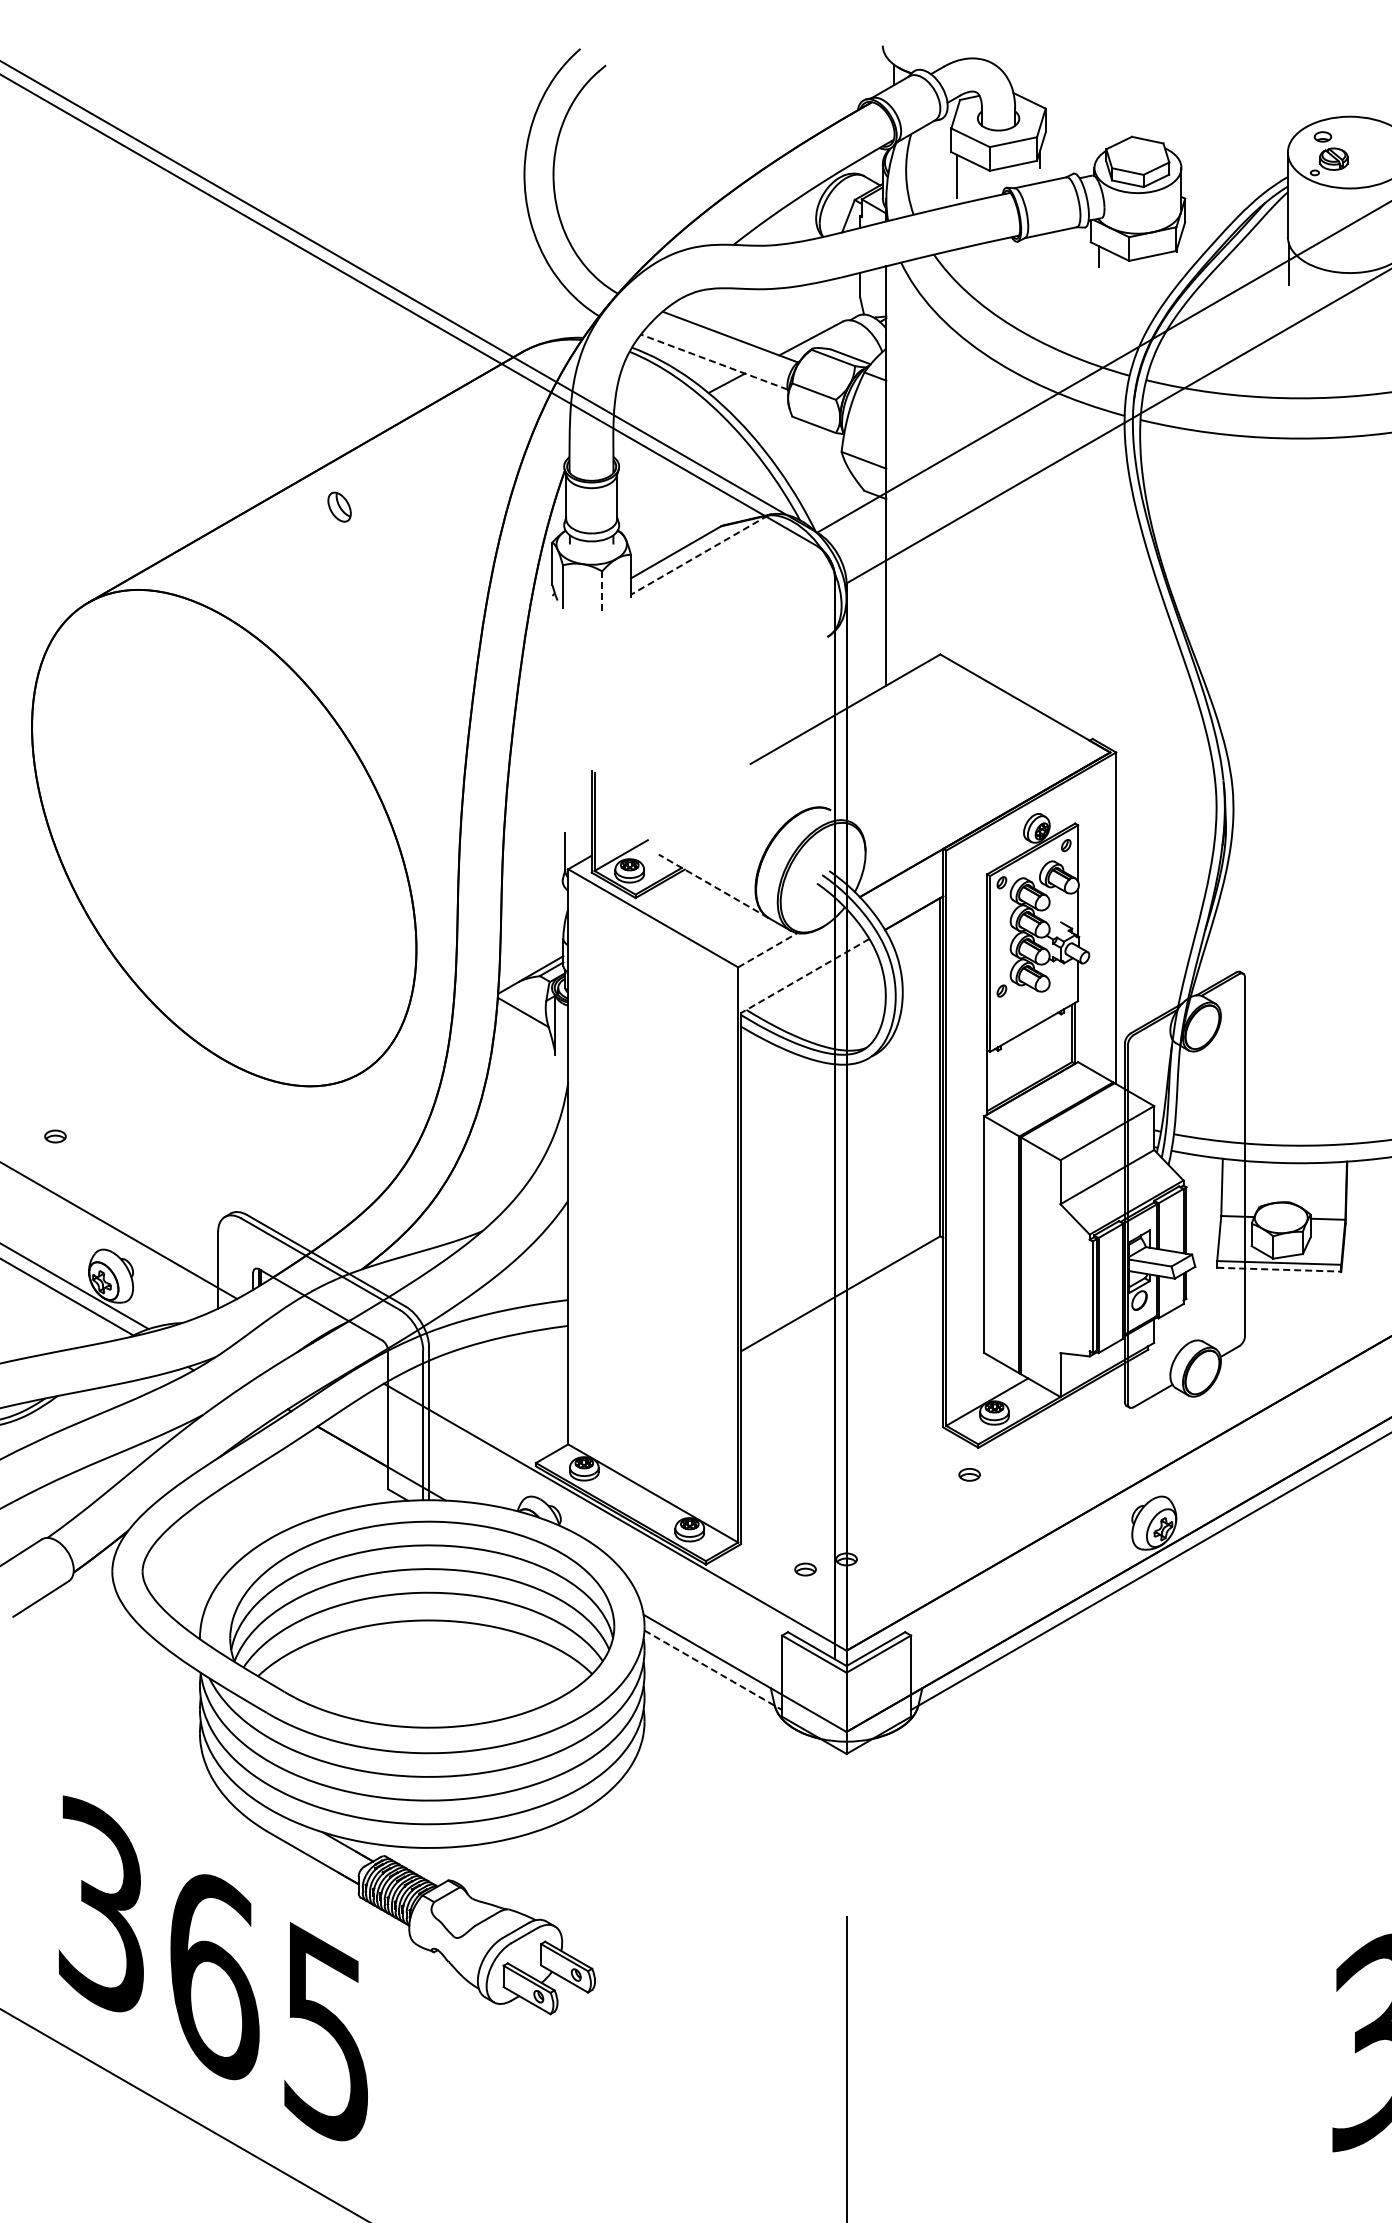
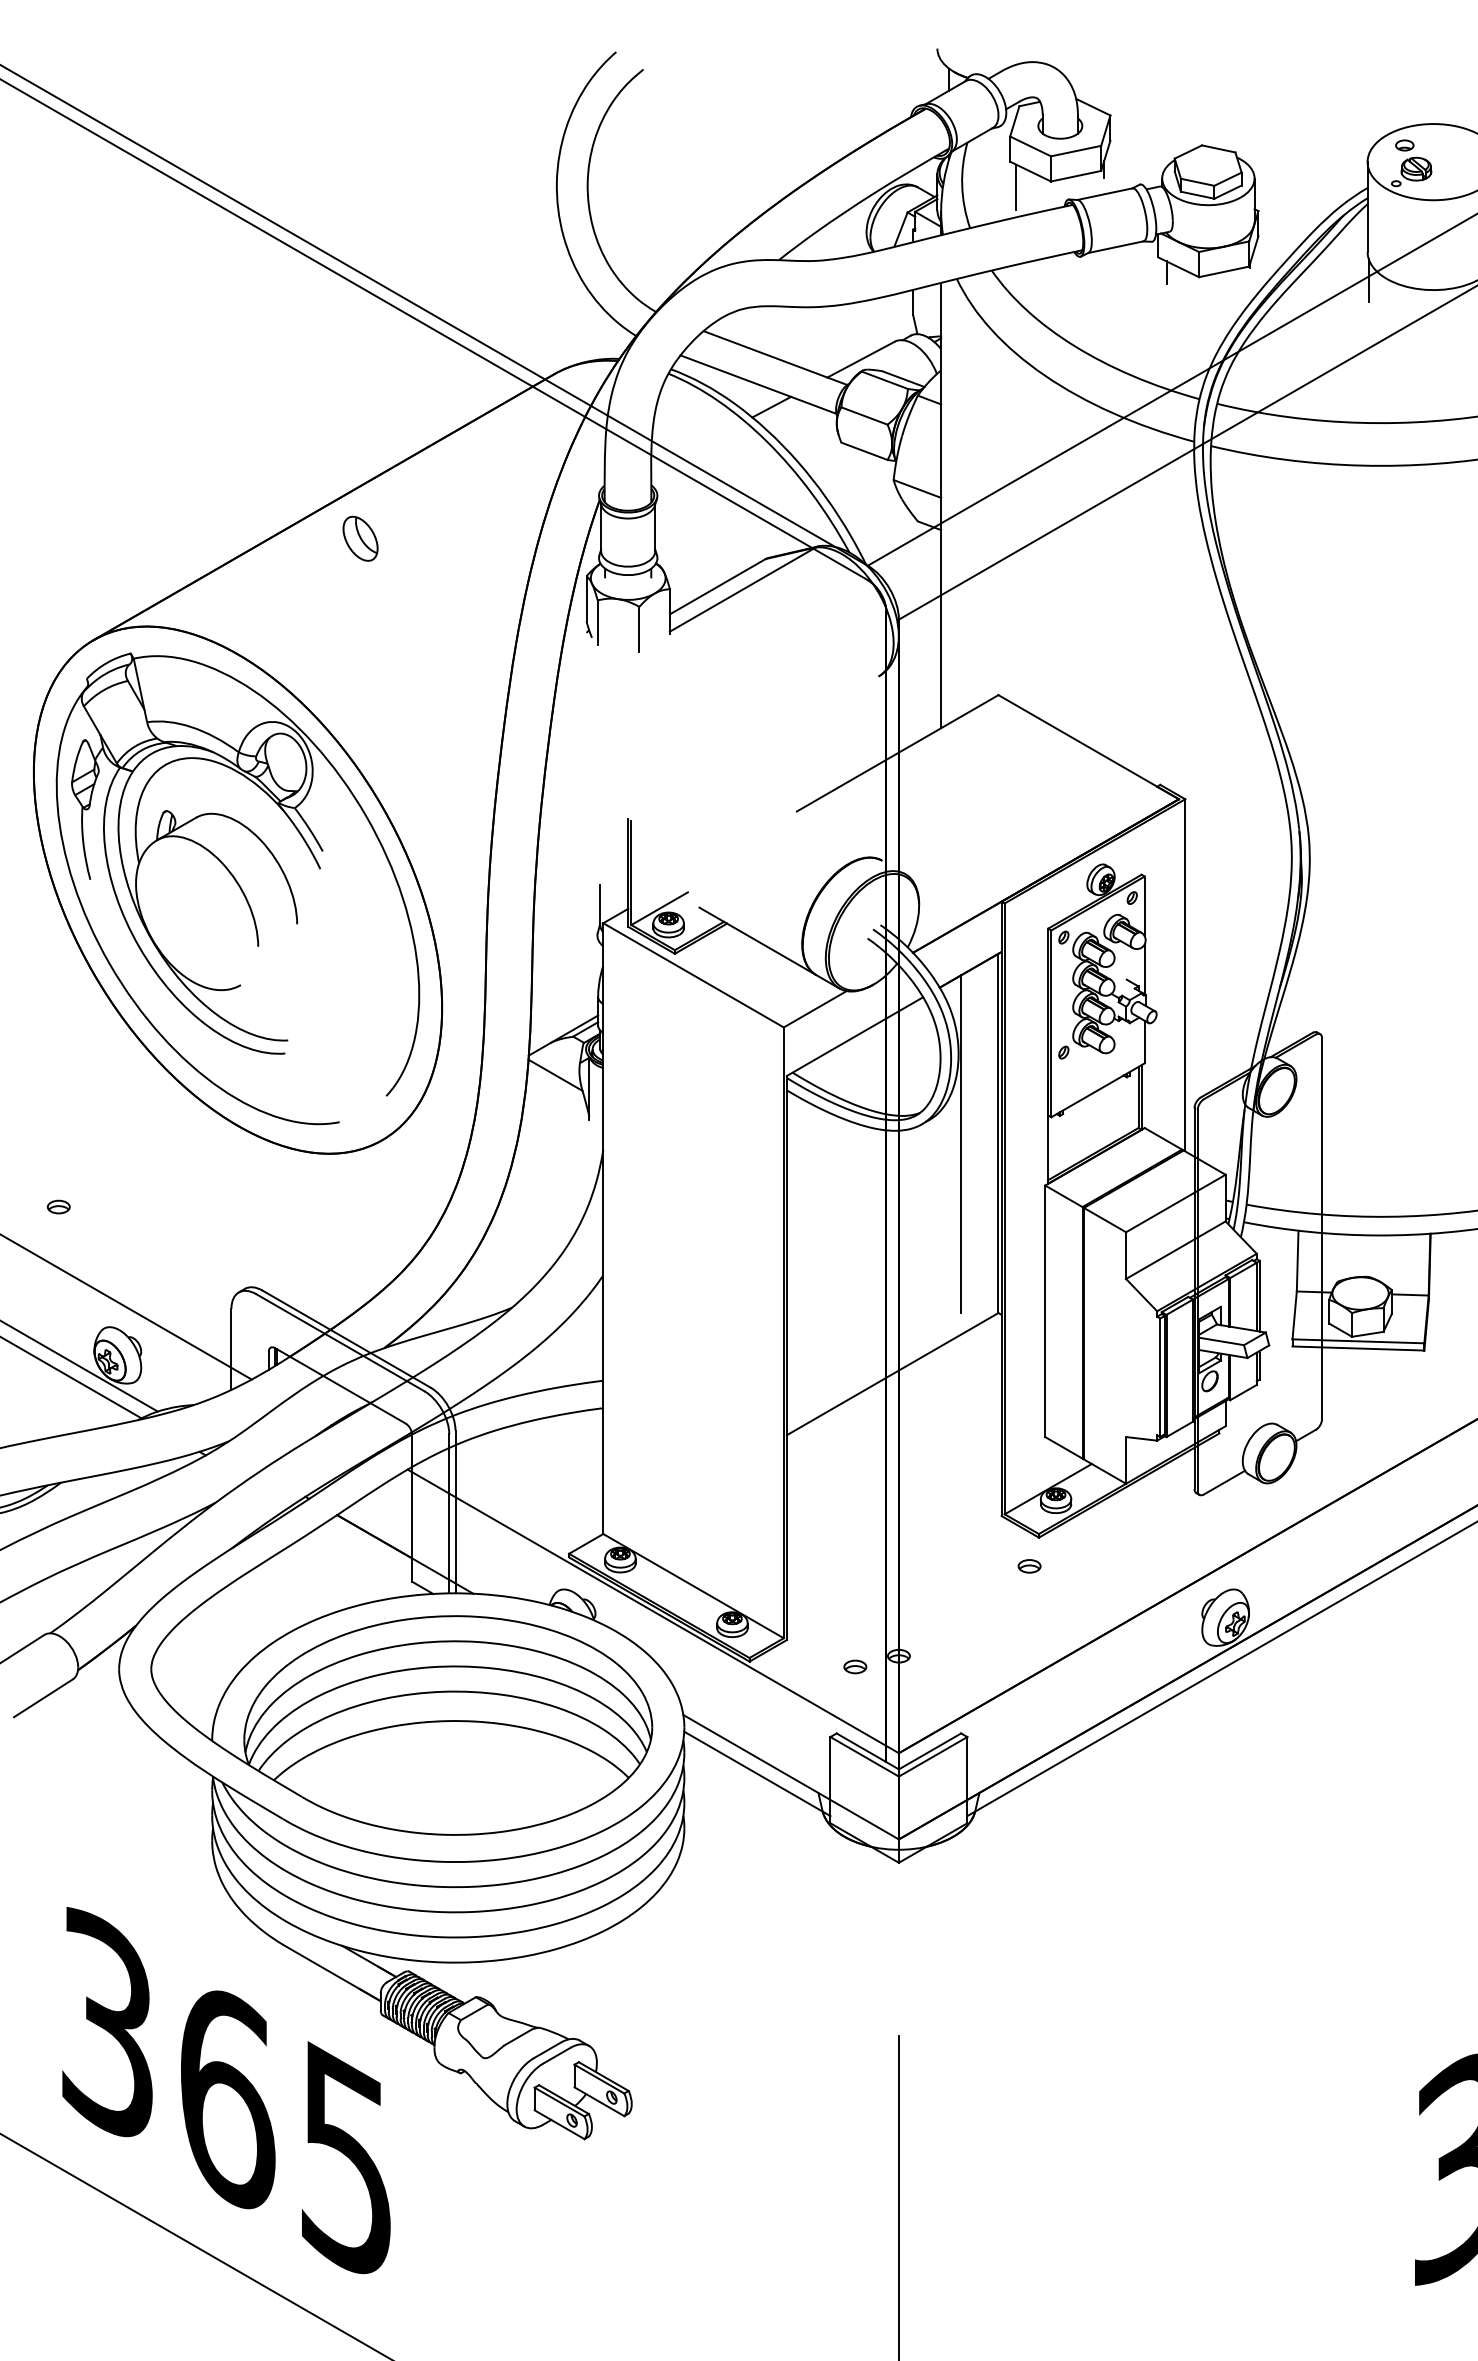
line: (713, 361) -> (757, 384), dashed -> solid
part: (339, 506) -> (360, 537), size x1.43
line: (699, 555) -> (742, 590), dashed -> solid
line: (602, 593) -> (639, 630), dashed -> solid
part: (223, 836) -> (237, 888), added
line: (713, 885) -> (757, 940), dashed -> solid
line: (768, 950) -> (815, 1009), dashed -> solid
line: (804, 976) -> (854, 1037), dashed -> solid
line: (905, 1077) -> (961, 1144), added
line: (1279, 1269) -> (1358, 1348), dashed -> solid
line: (713, 1670) -> (757, 1774), dashed -> solid

